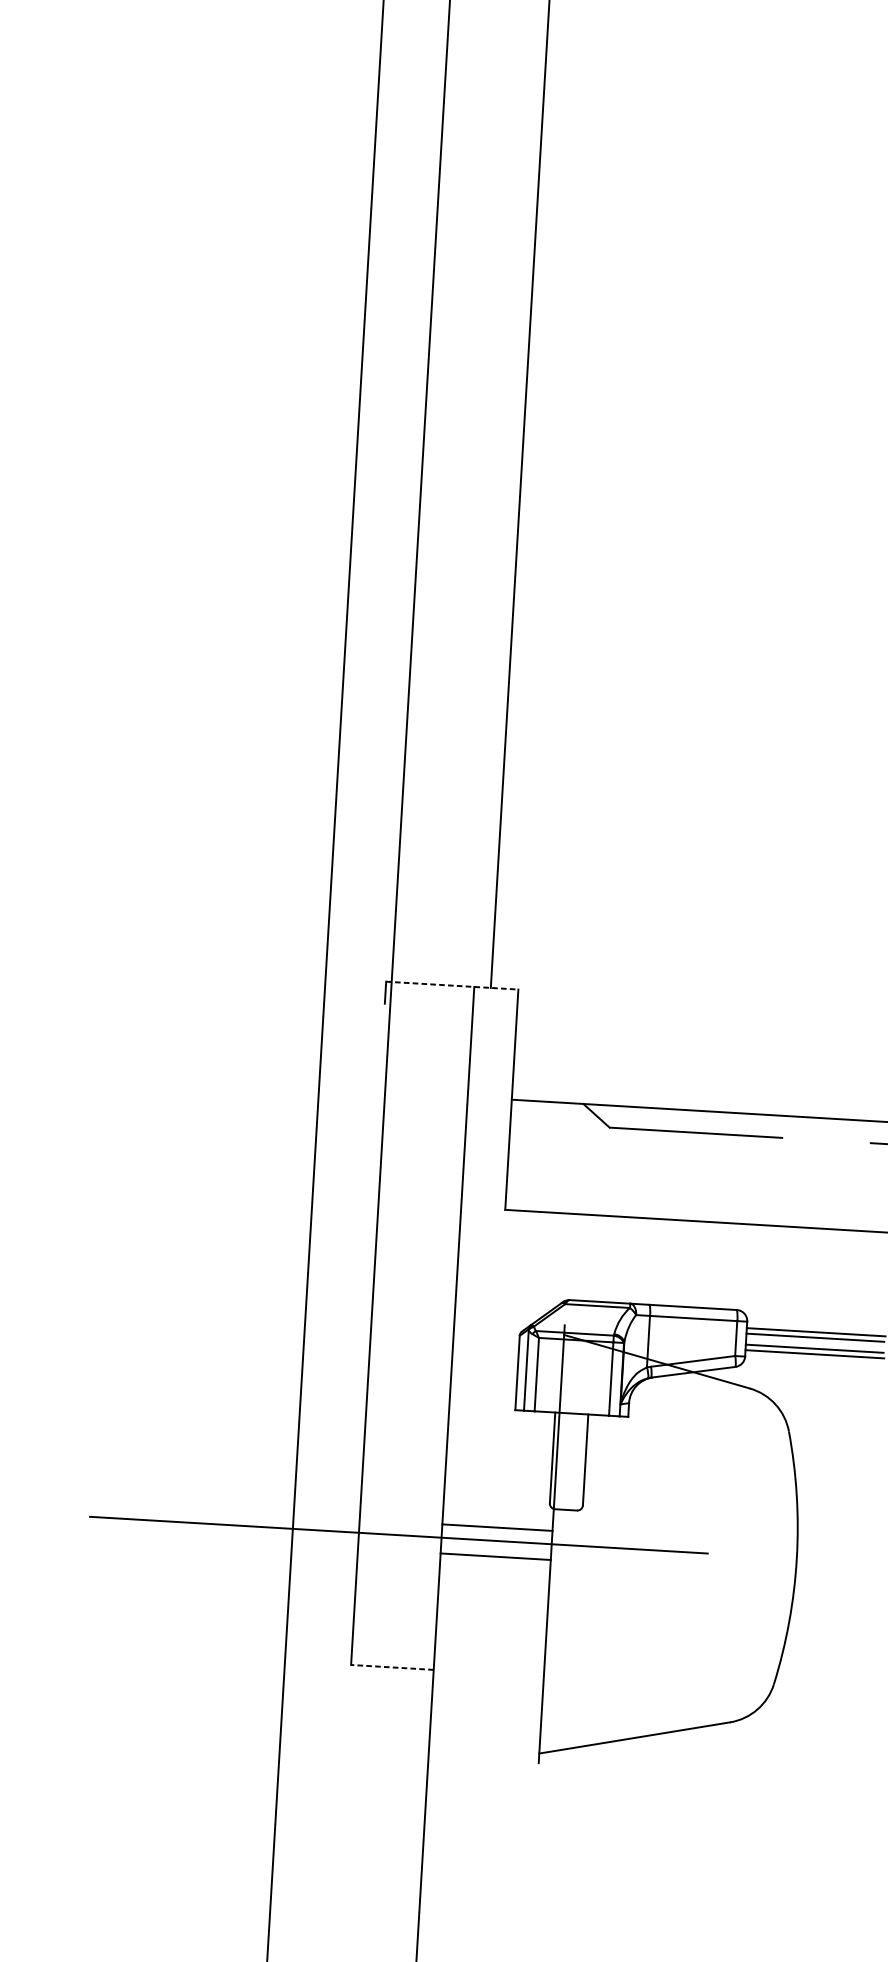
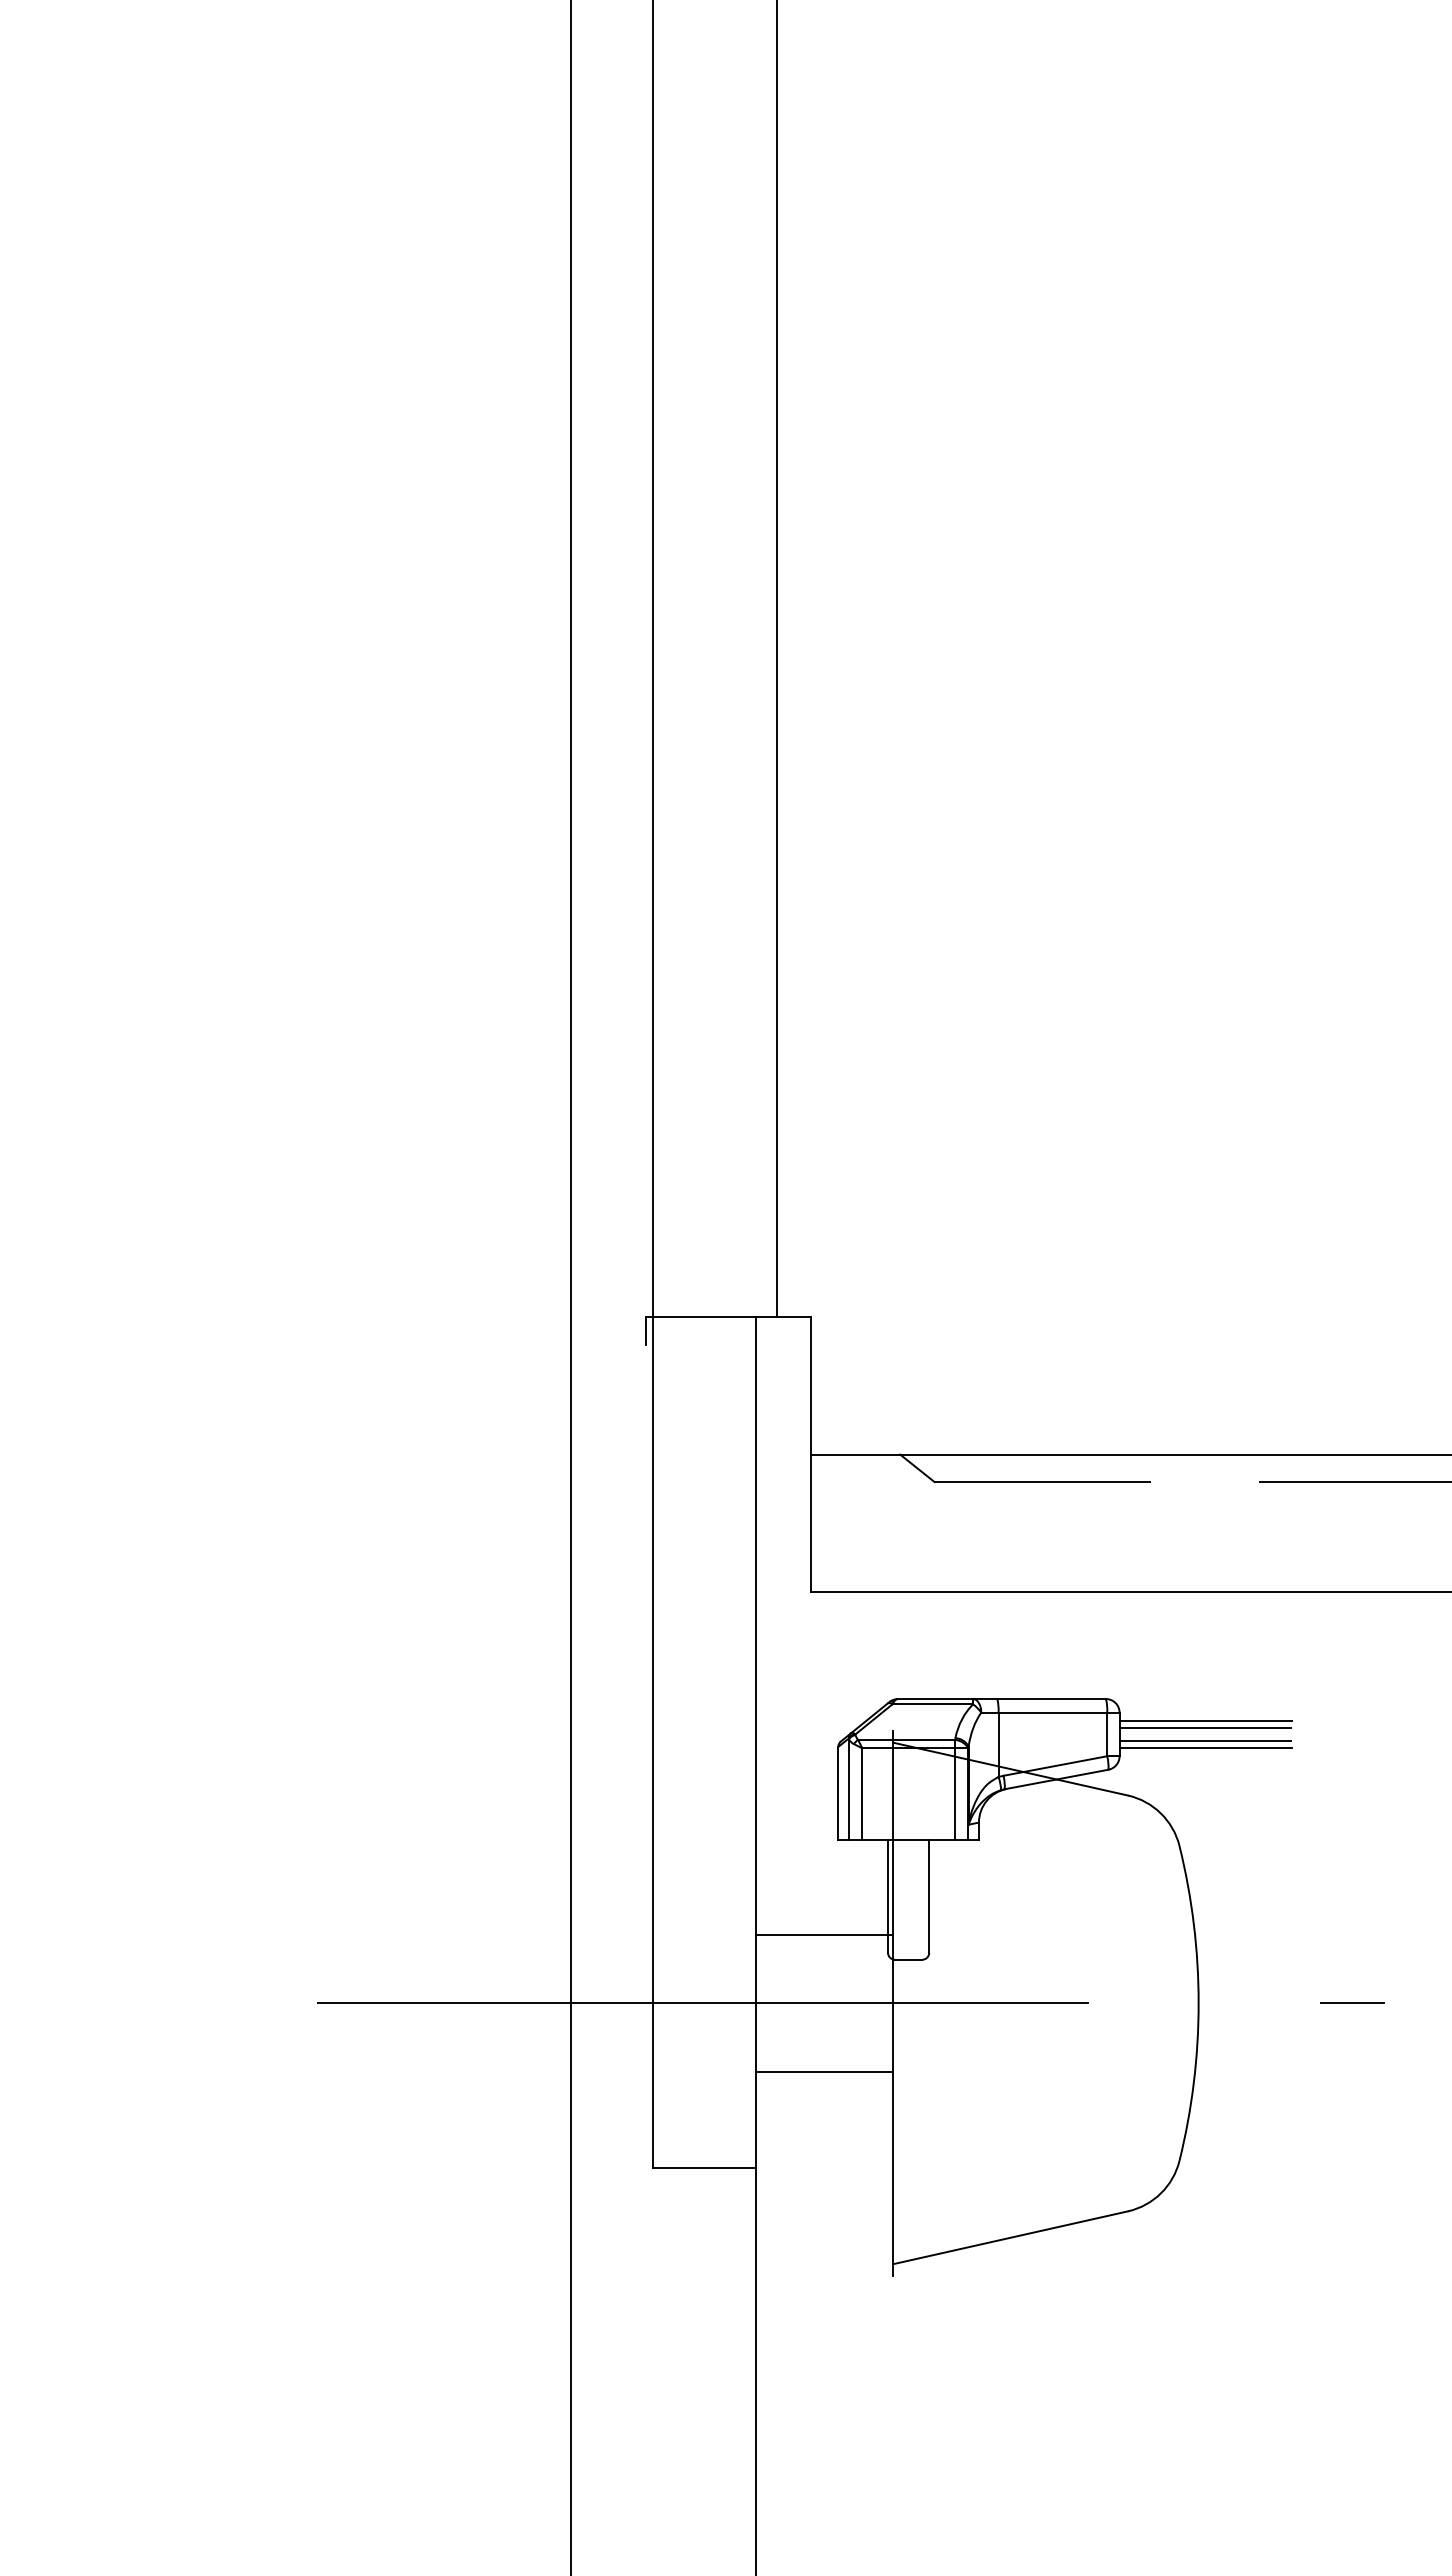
line: (452, 985) -> (729, 1317), dashed -> solid
line: (497, 1527) -> (824, 1934), moved
line: (495, 1557) -> (824, 2072), moved
line: (392, 1667) -> (704, 2168), dashed -> solid

